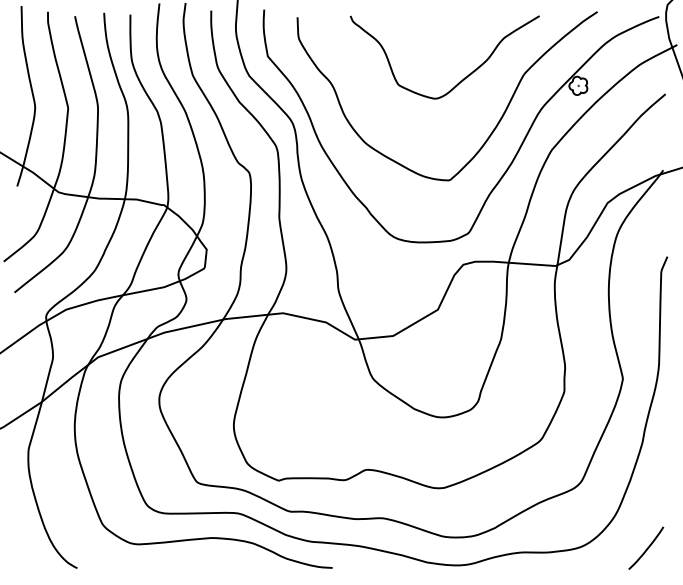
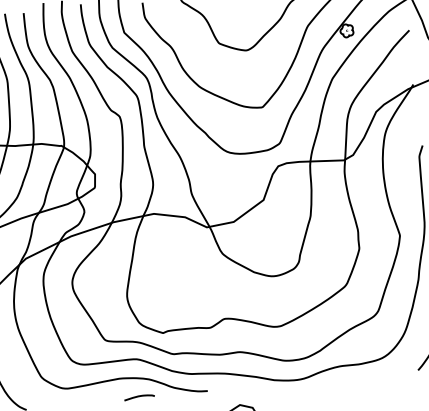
curve: (236, 566) -> (139, 397), added

